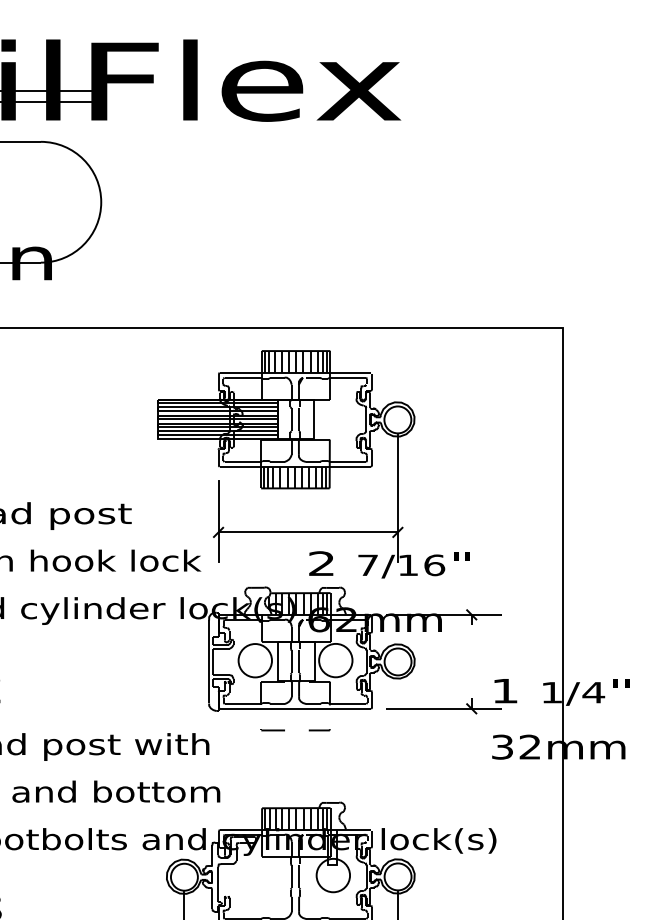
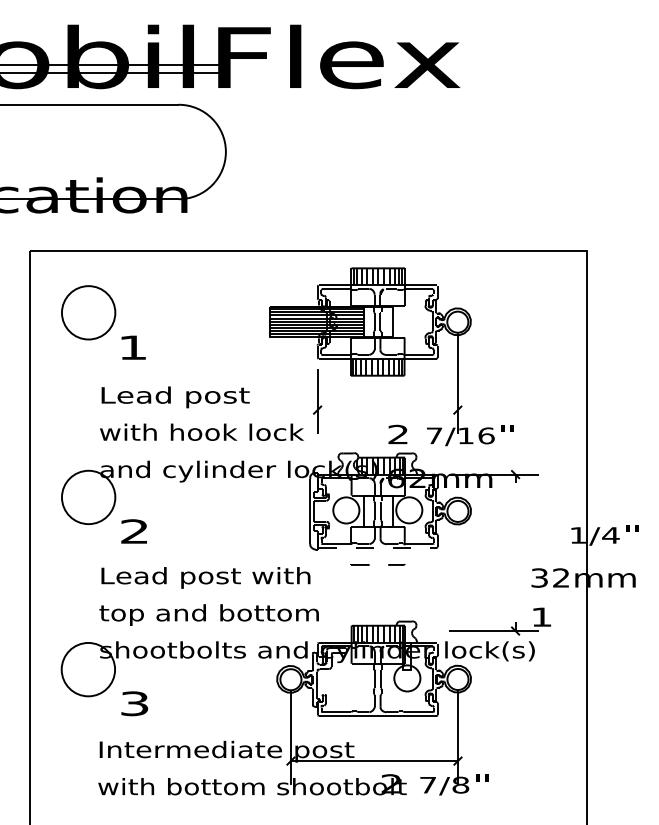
line: (307, 532) -> (387, 410), removed
part: (451, 708) -> (499, 630), moved
line: (296, 709) -> (378, 548), solid -> dashed

